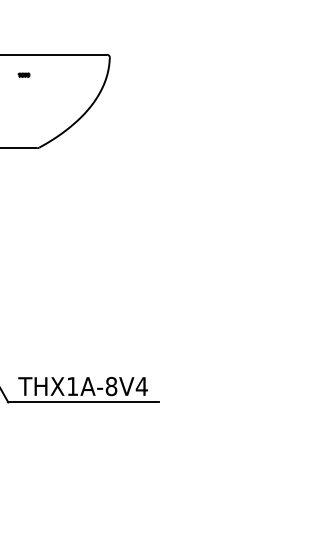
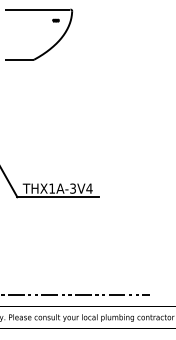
part: (23, 74) -> (55, 20), moved
text: (112, 386) -> (73, 188), THX1A-8V4 -> THX1A-3V4

